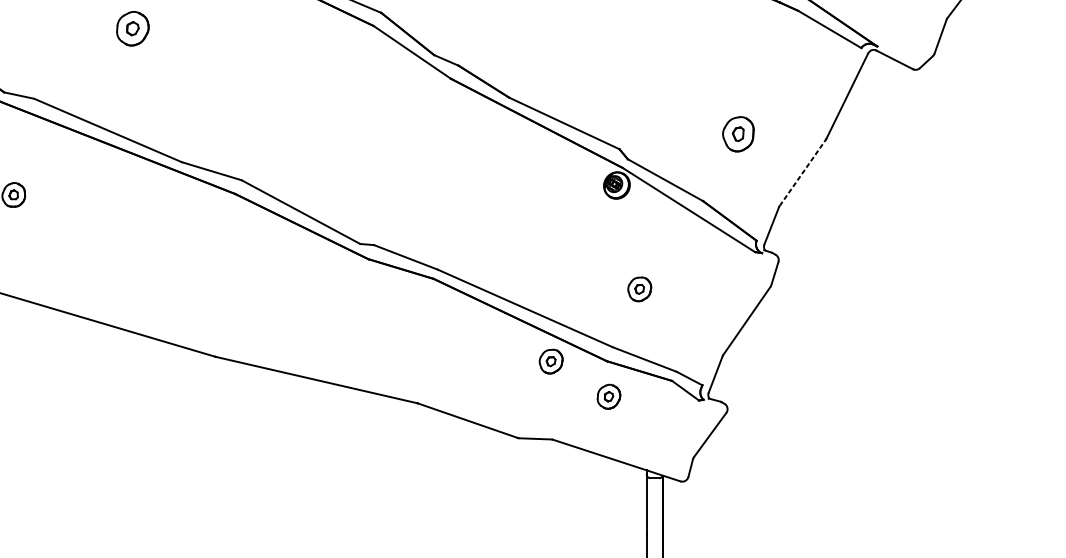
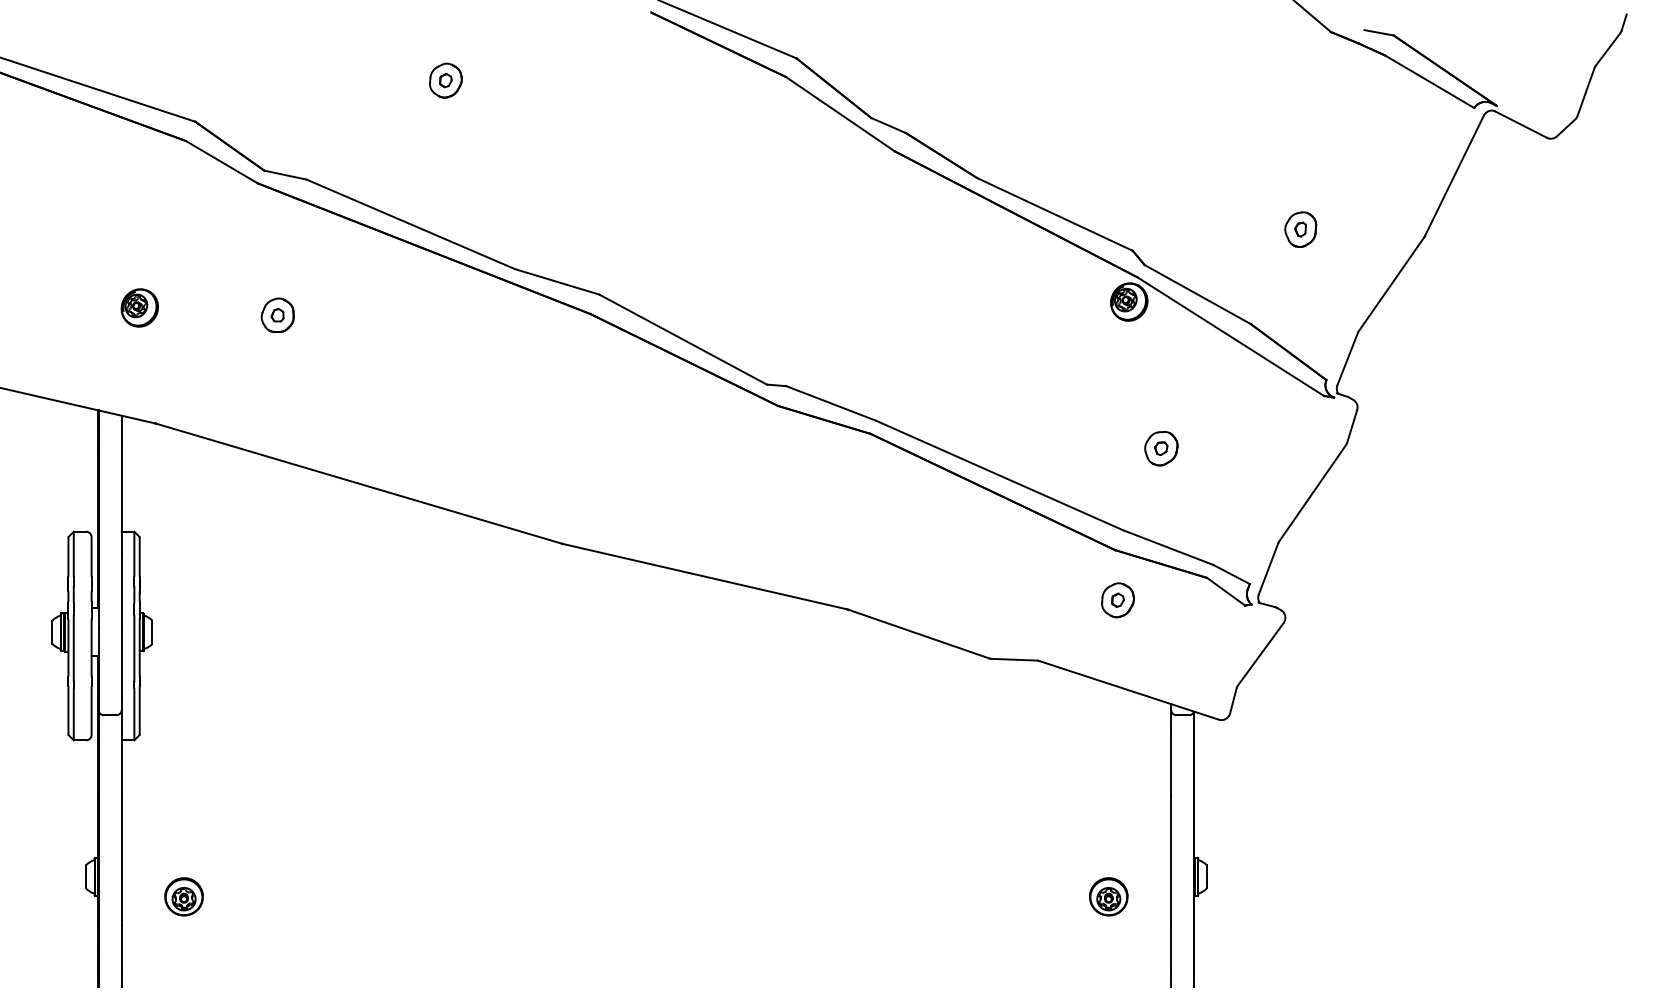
part: (132, 28) -> (445, 80), size x0.71
part: (738, 134) -> (1300, 229), size x0.71
line: (802, 173) -> (1391, 284), dashed -> solid
part: (551, 361) -> (1036, 550), removed

